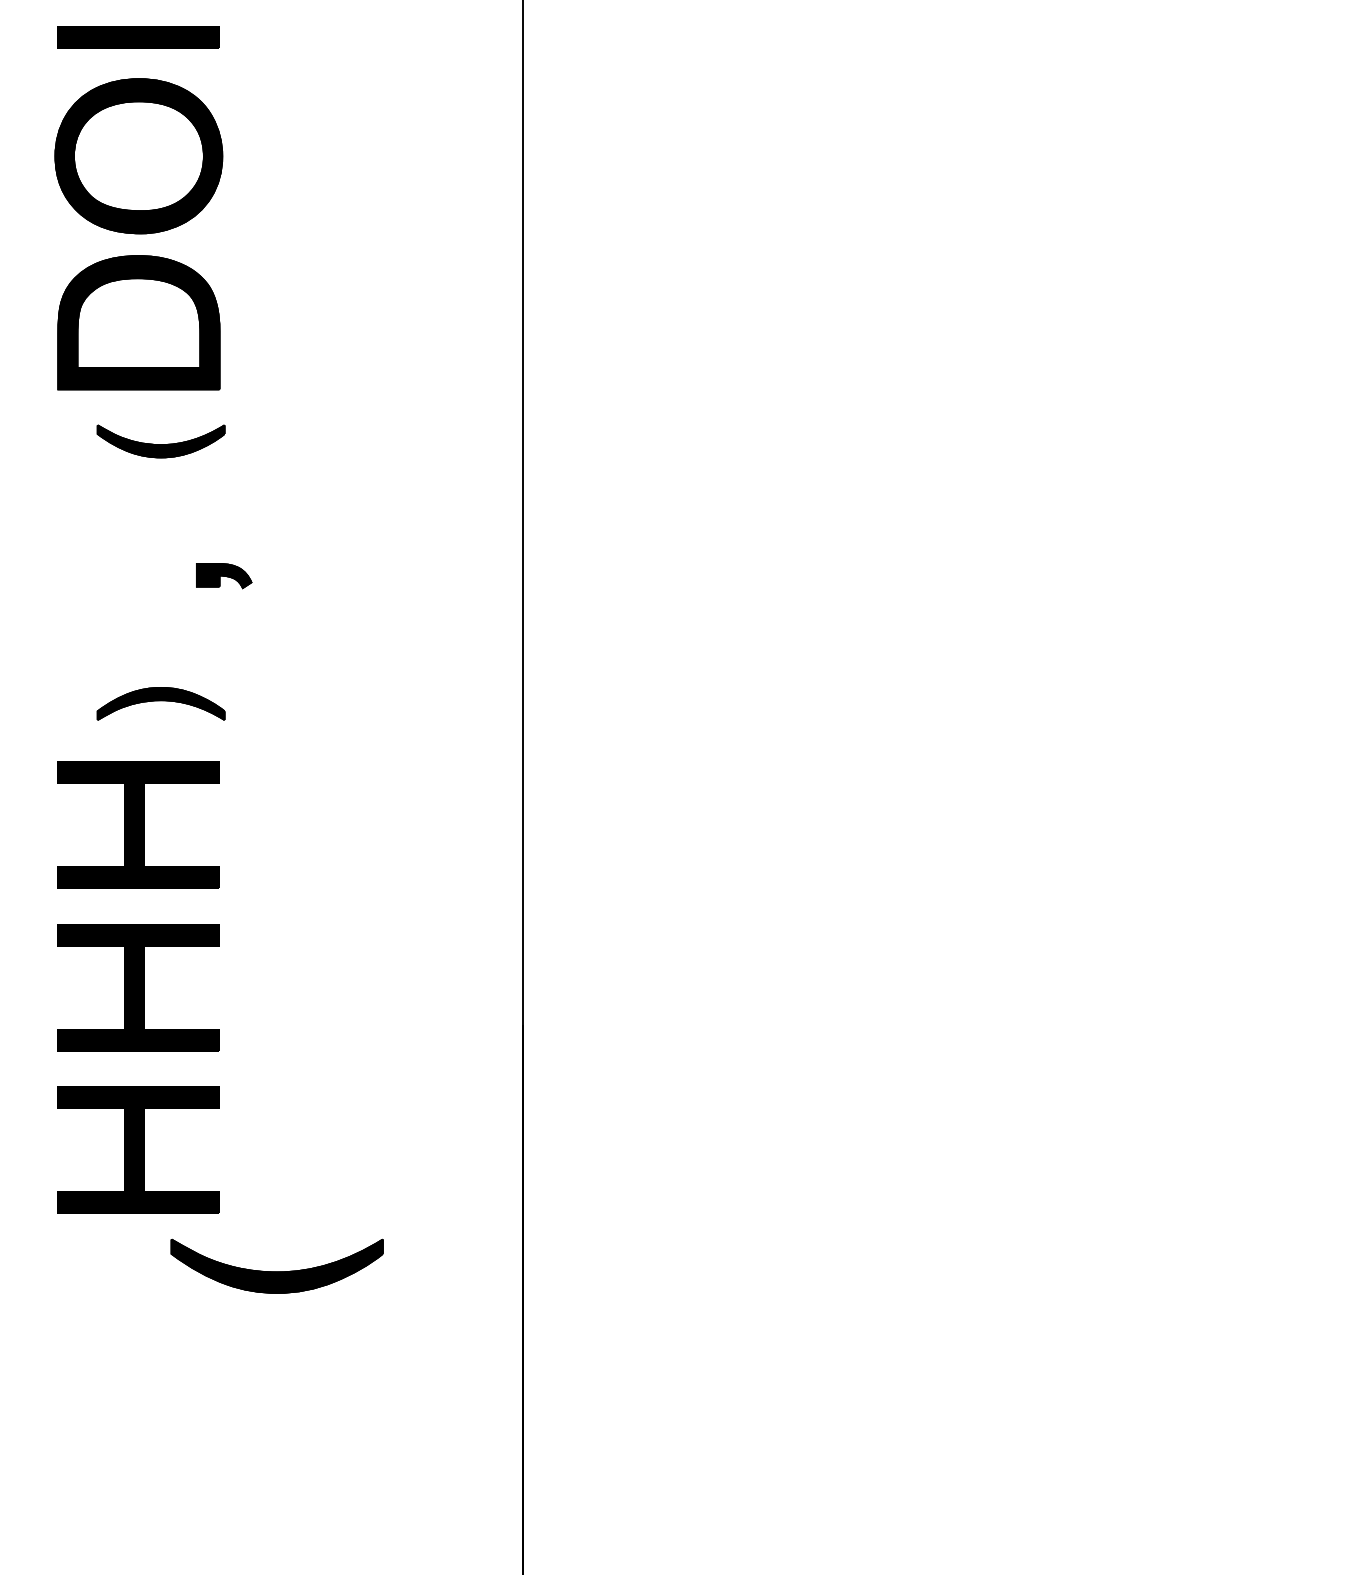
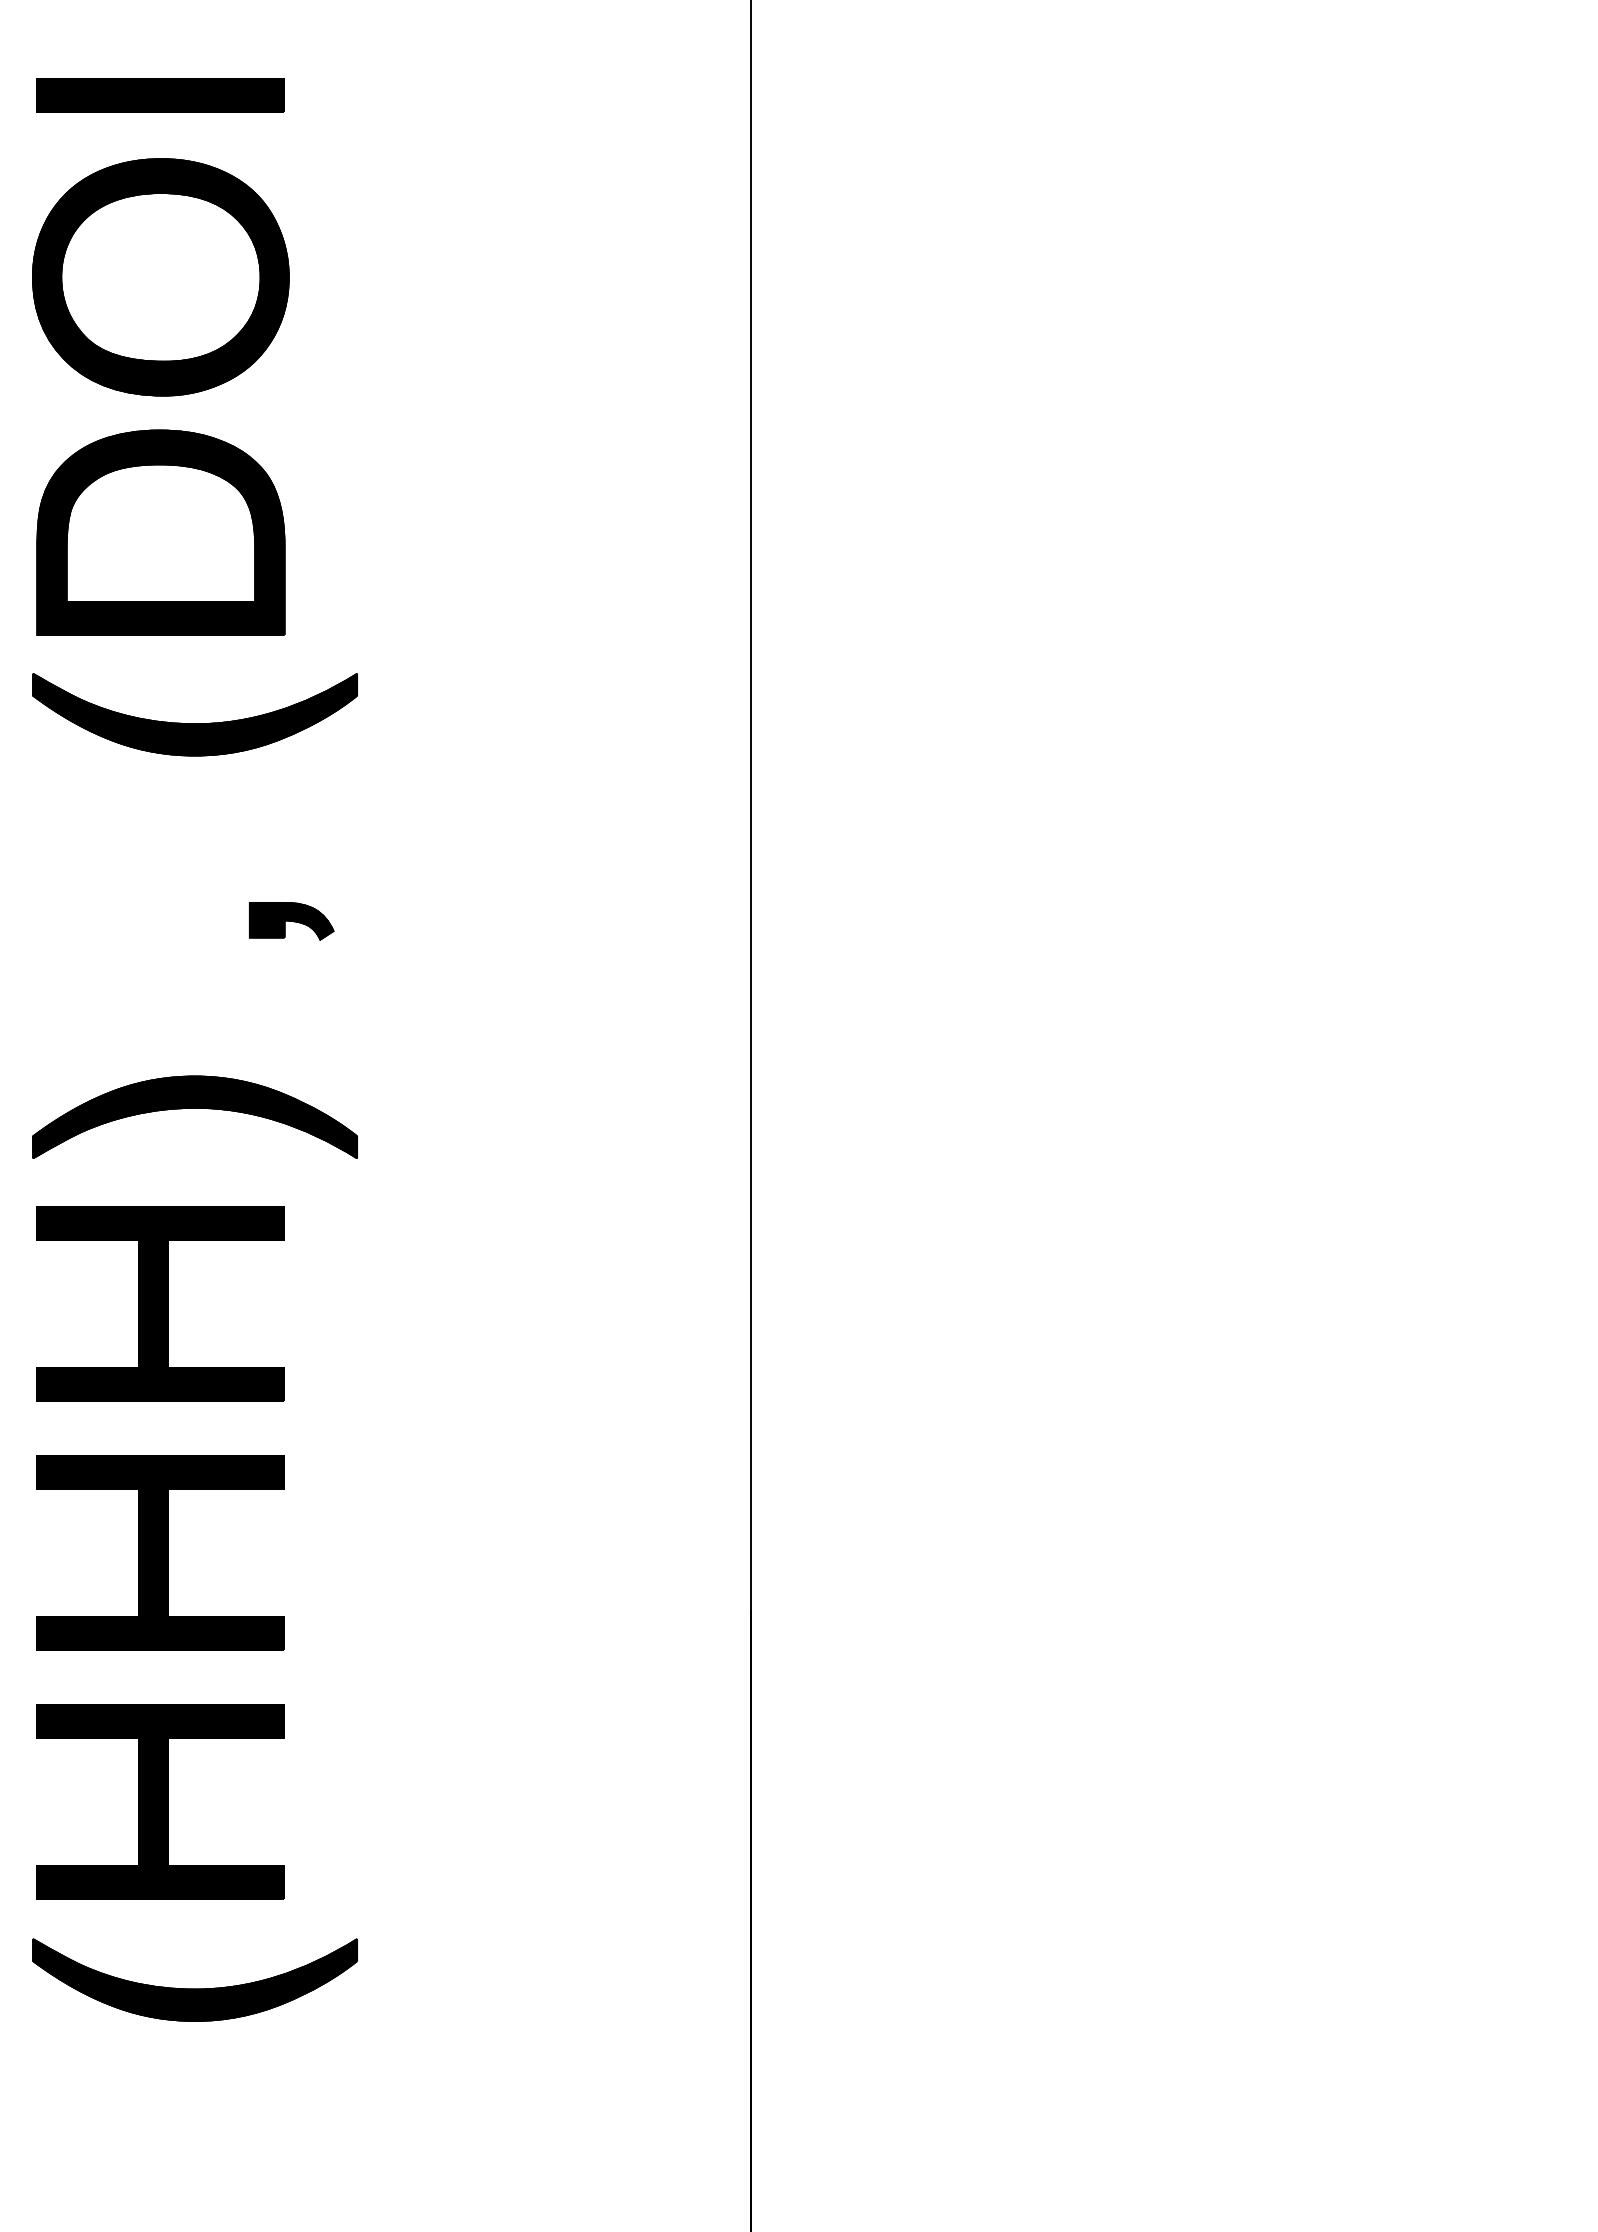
part: (160, 441) -> (194, 714), size x1.67
part: (160, 703) -> (194, 1116), size x1.67
part: (276, 1265) -> (194, 1978), moved

